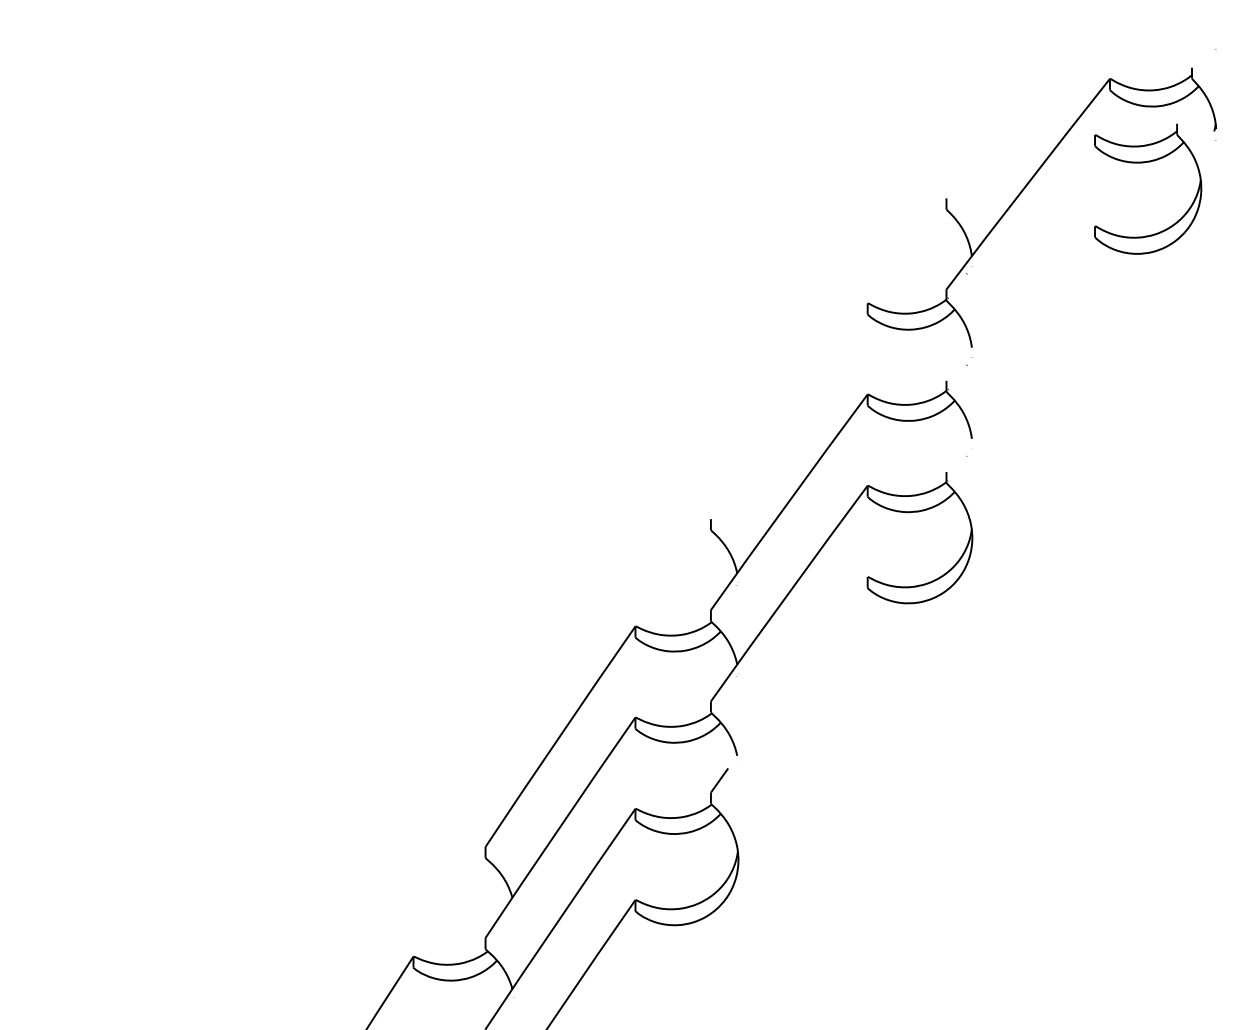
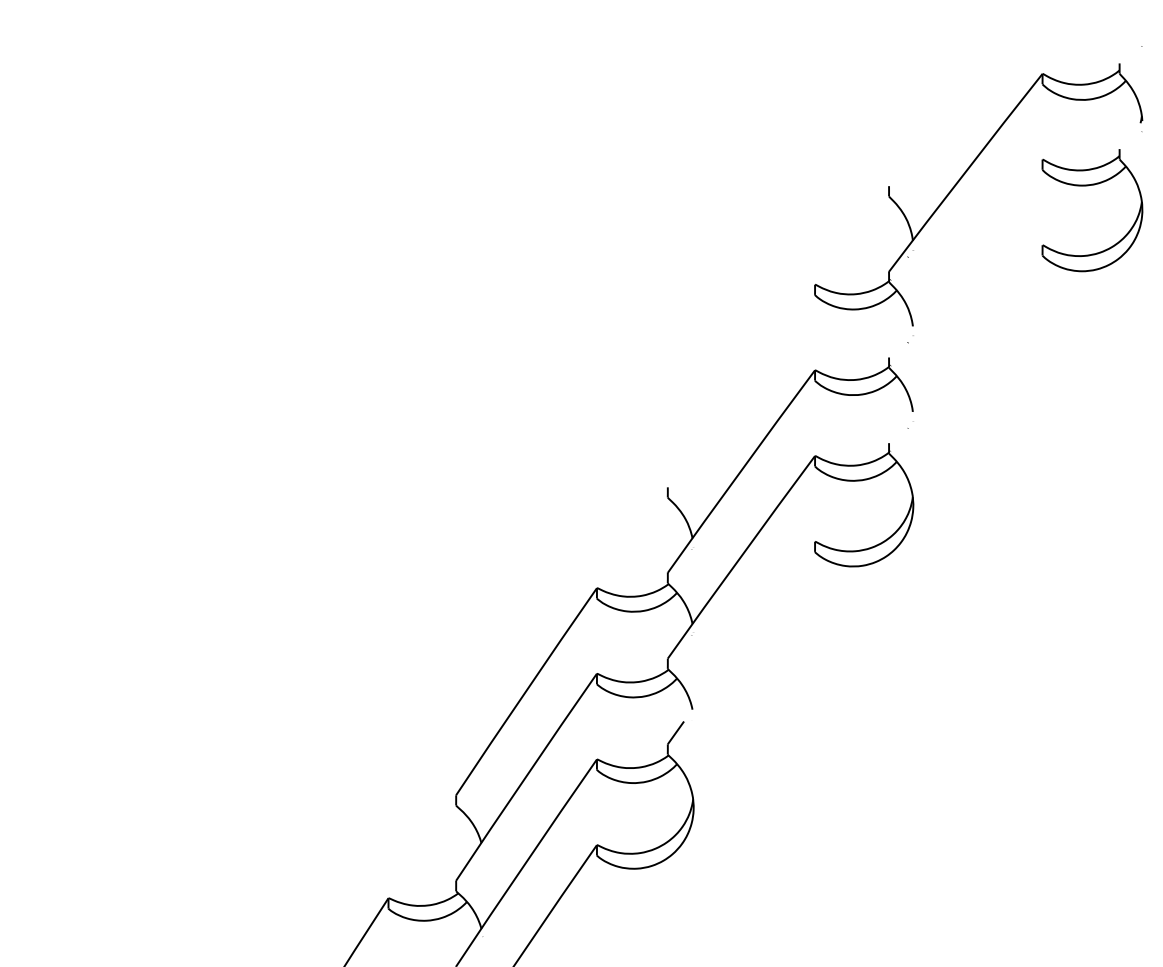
part: (1143, 163) -> (1088, 186), moved

